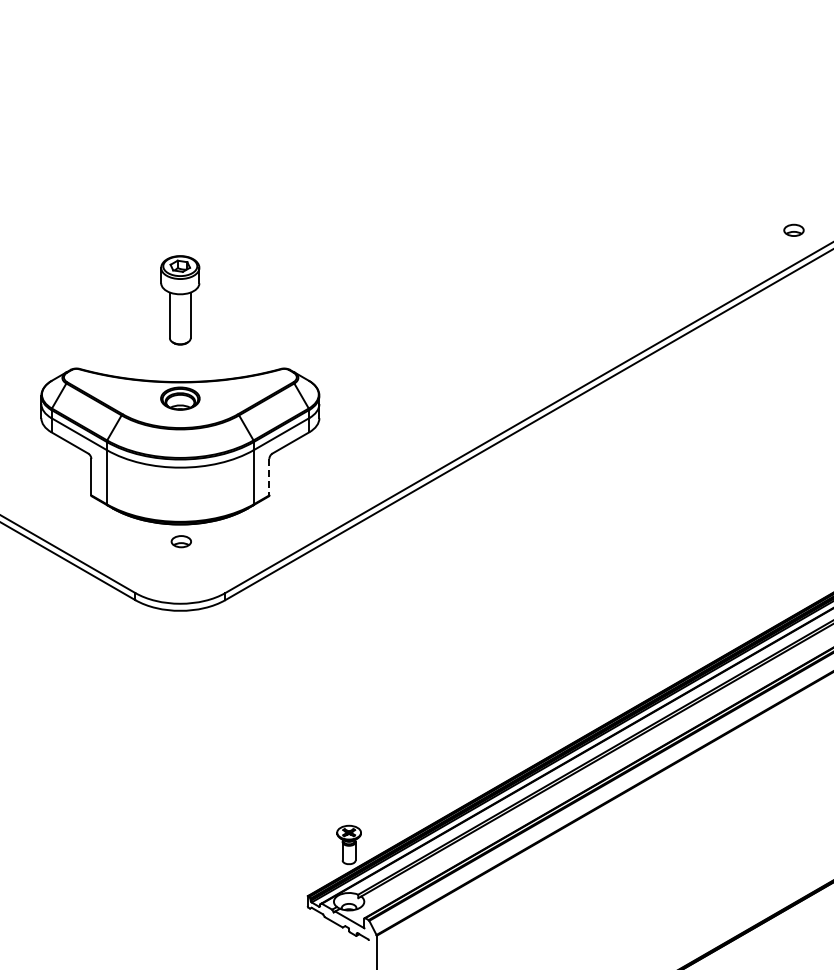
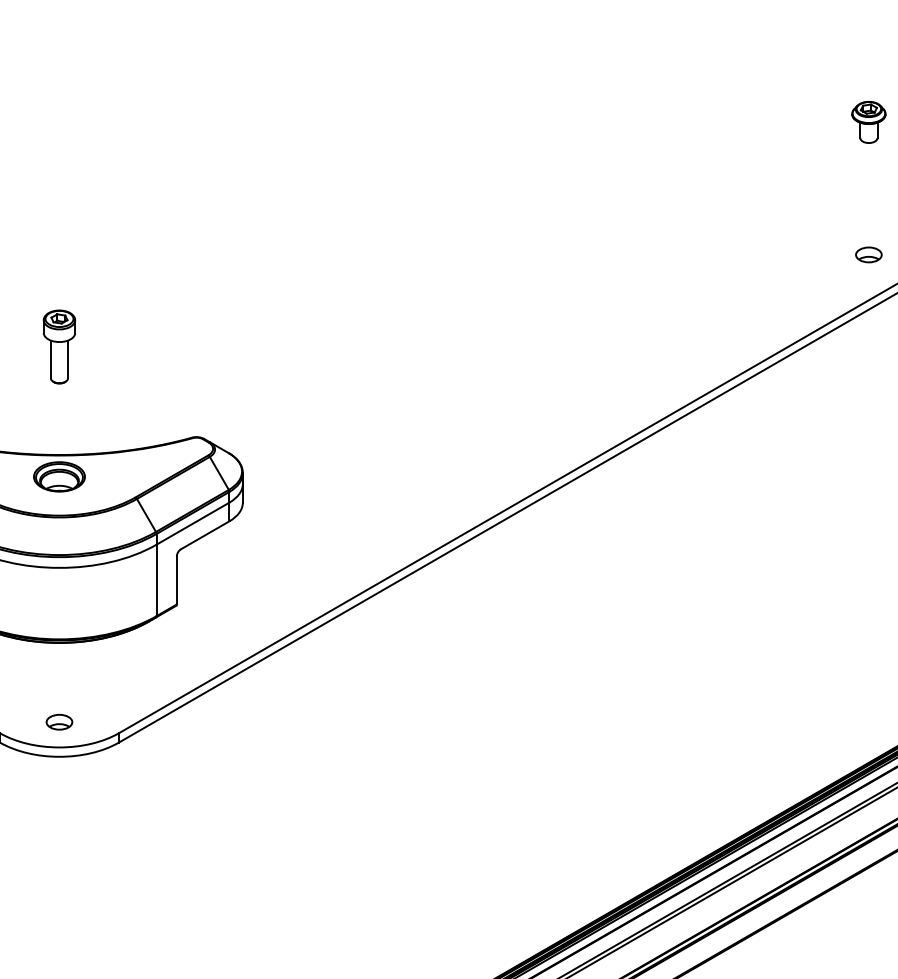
part: (793, 129) -> (868, 121), added
part: (180, 299) -> (59, 346), size x0.62
line: (269, 477) -> (177, 580), dashed -> solid
part: (180, 541) -> (58, 722), moved

